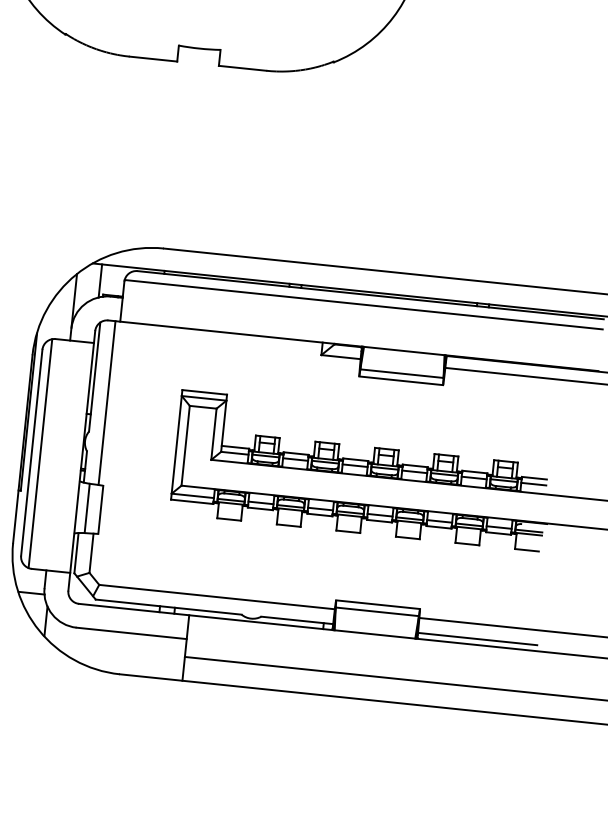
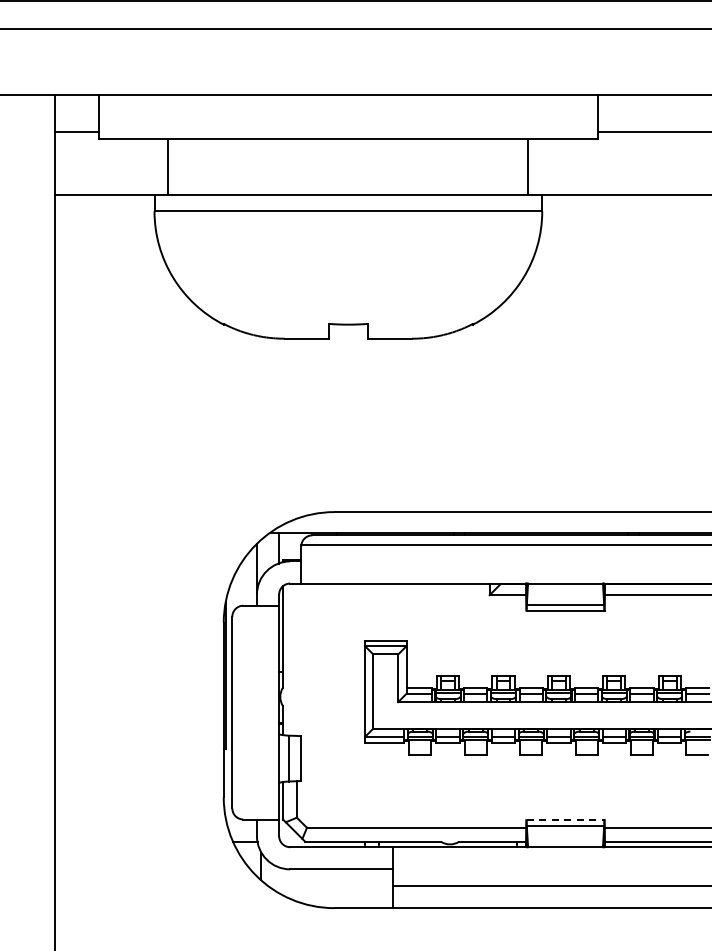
line: (106, 402) -> (296, 659), removed
line: (40, 453) -> (240, 712), removed
line: (378, 604) -> (565, 819), solid -> dashed

